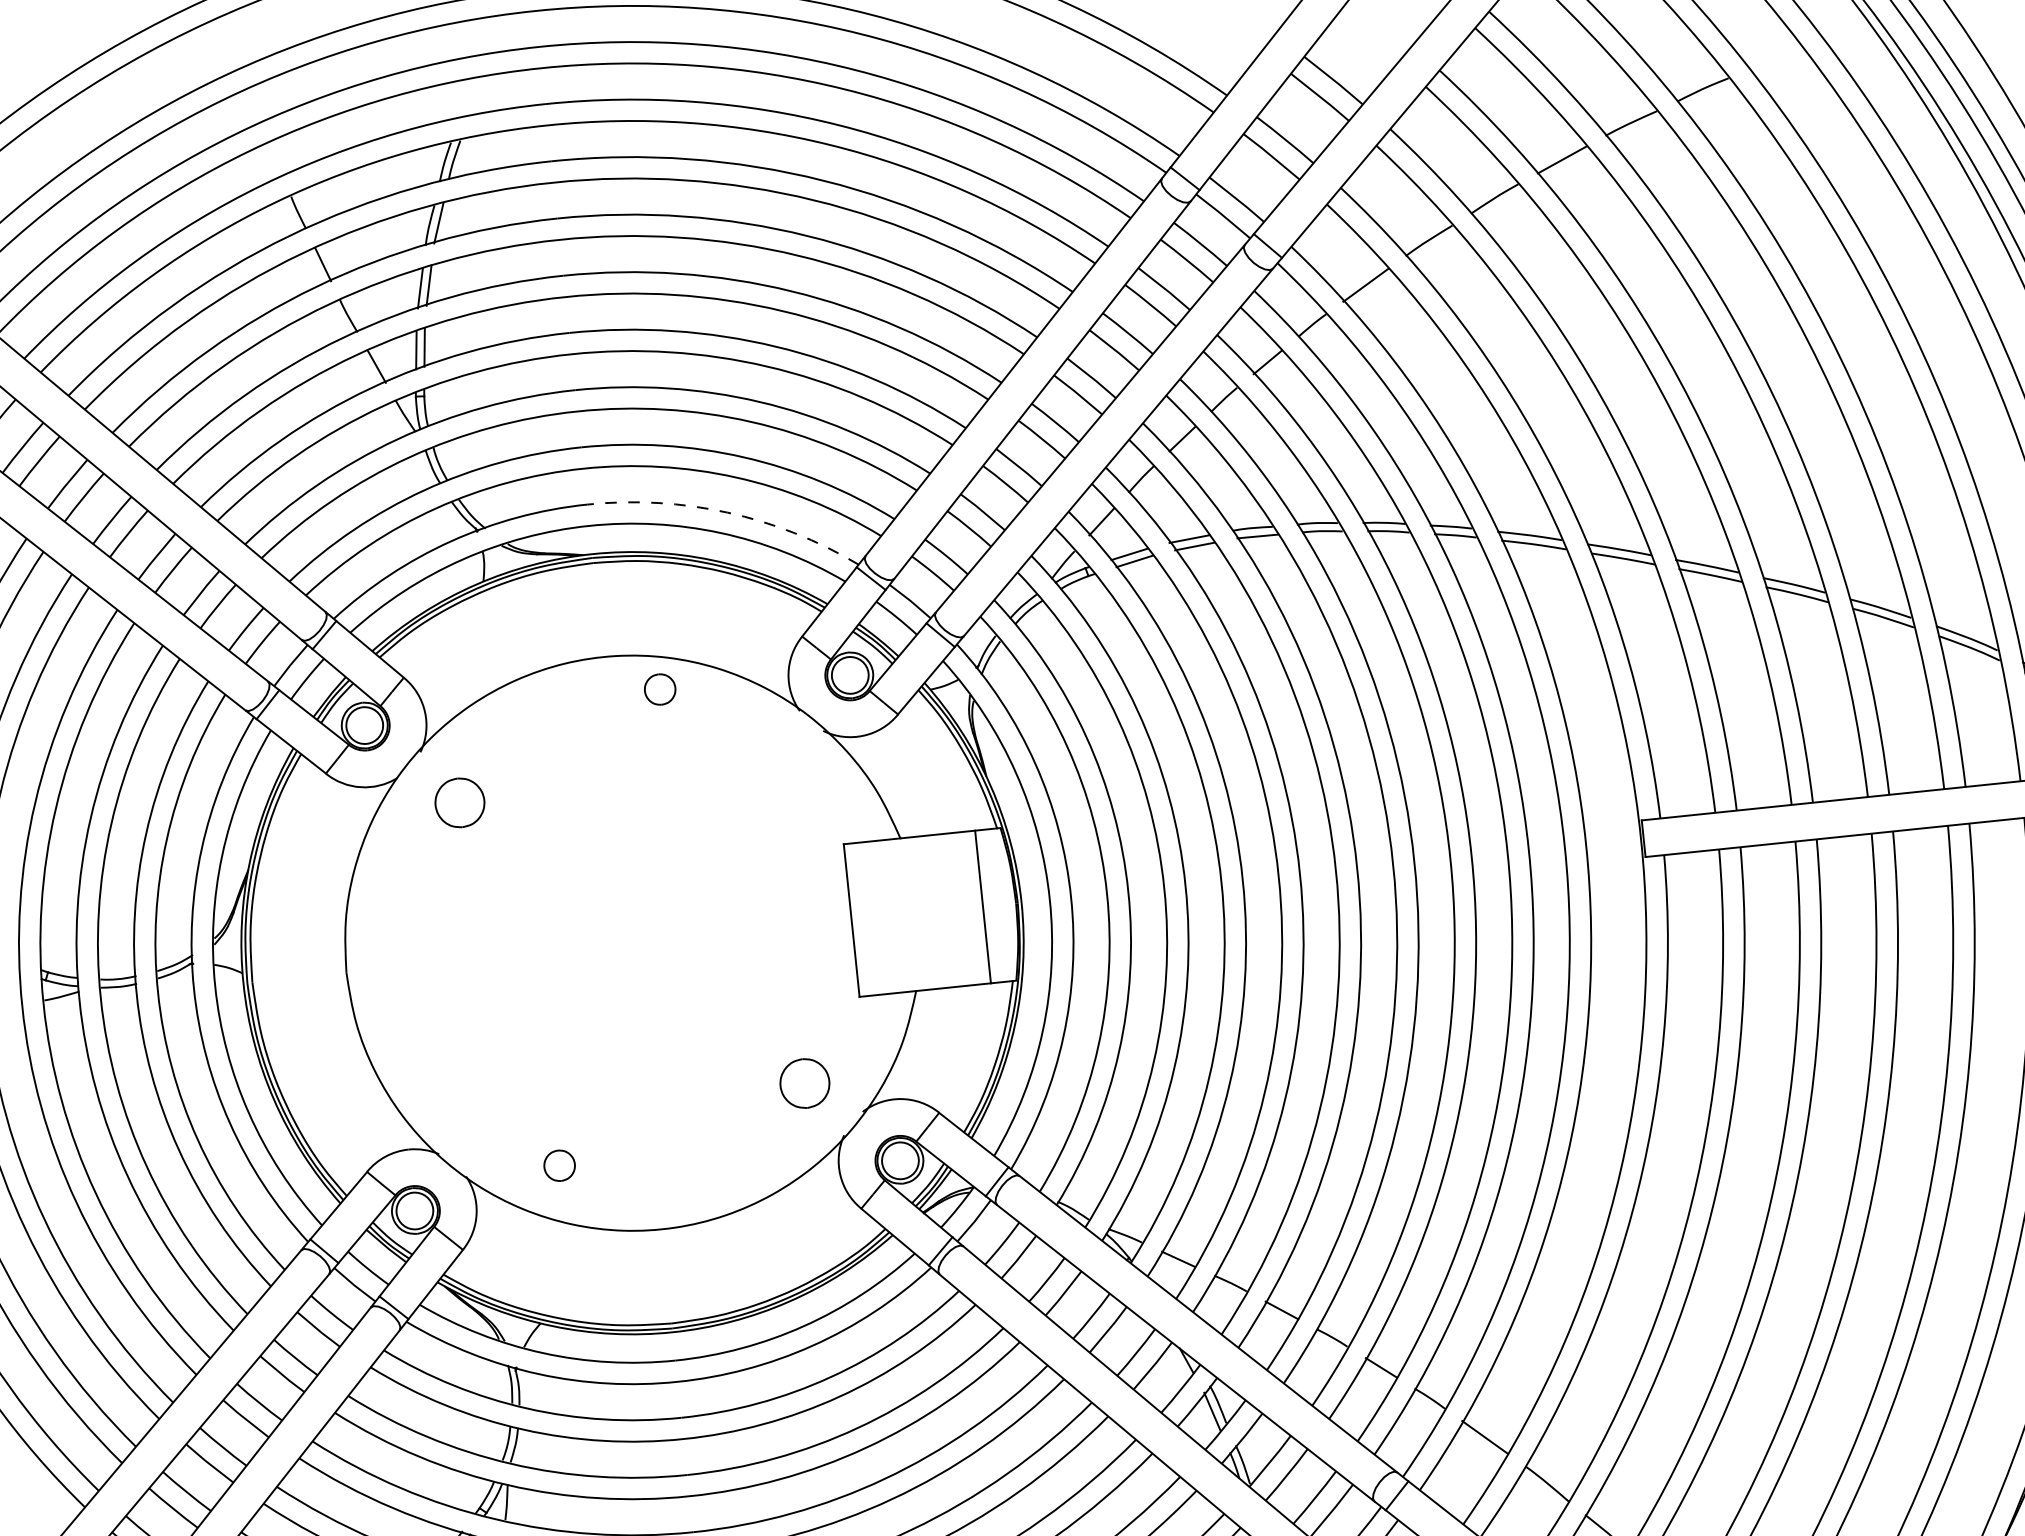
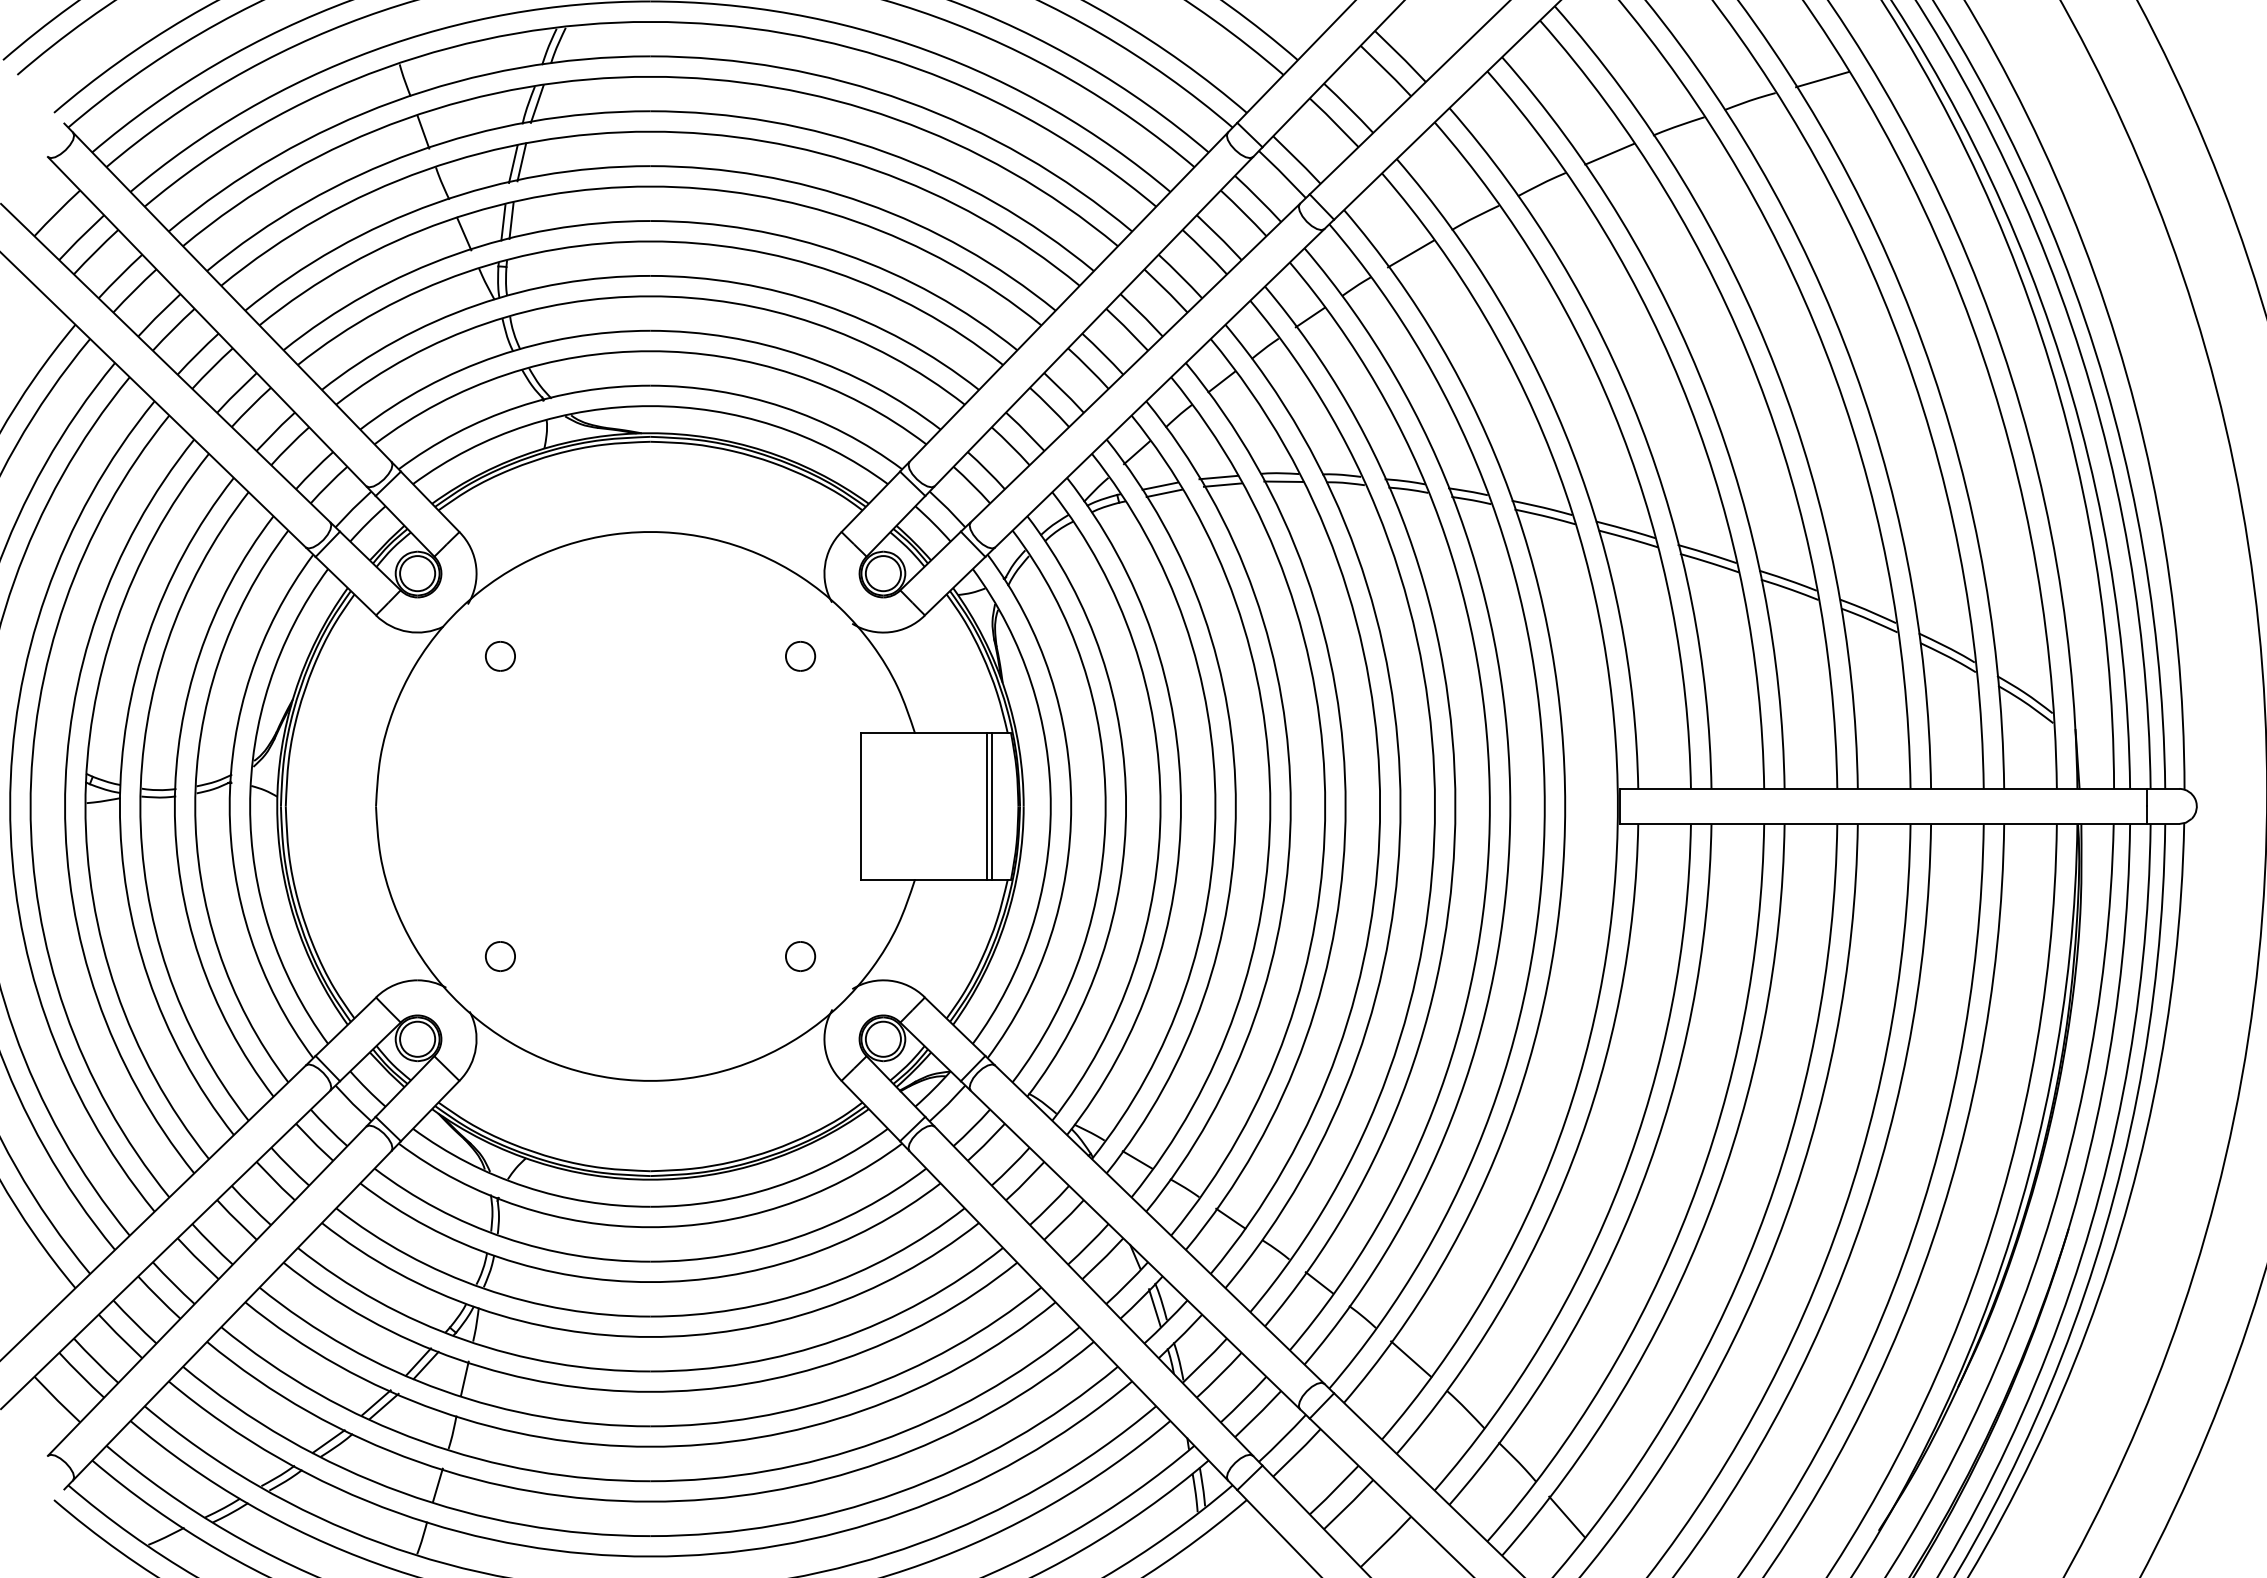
line: (1776, 59) -> (1822, 79), added
arc: (728, 512) -> (783, 407), dashed -> solid
part: (660, 689) -> (800, 656), moved
part: (460, 803) -> (500, 656), size x0.62
line: (988, 906) -> (991, 806), added
part: (805, 1083) -> (800, 956), size x0.62
part: (559, 1165) -> (500, 956), moved

